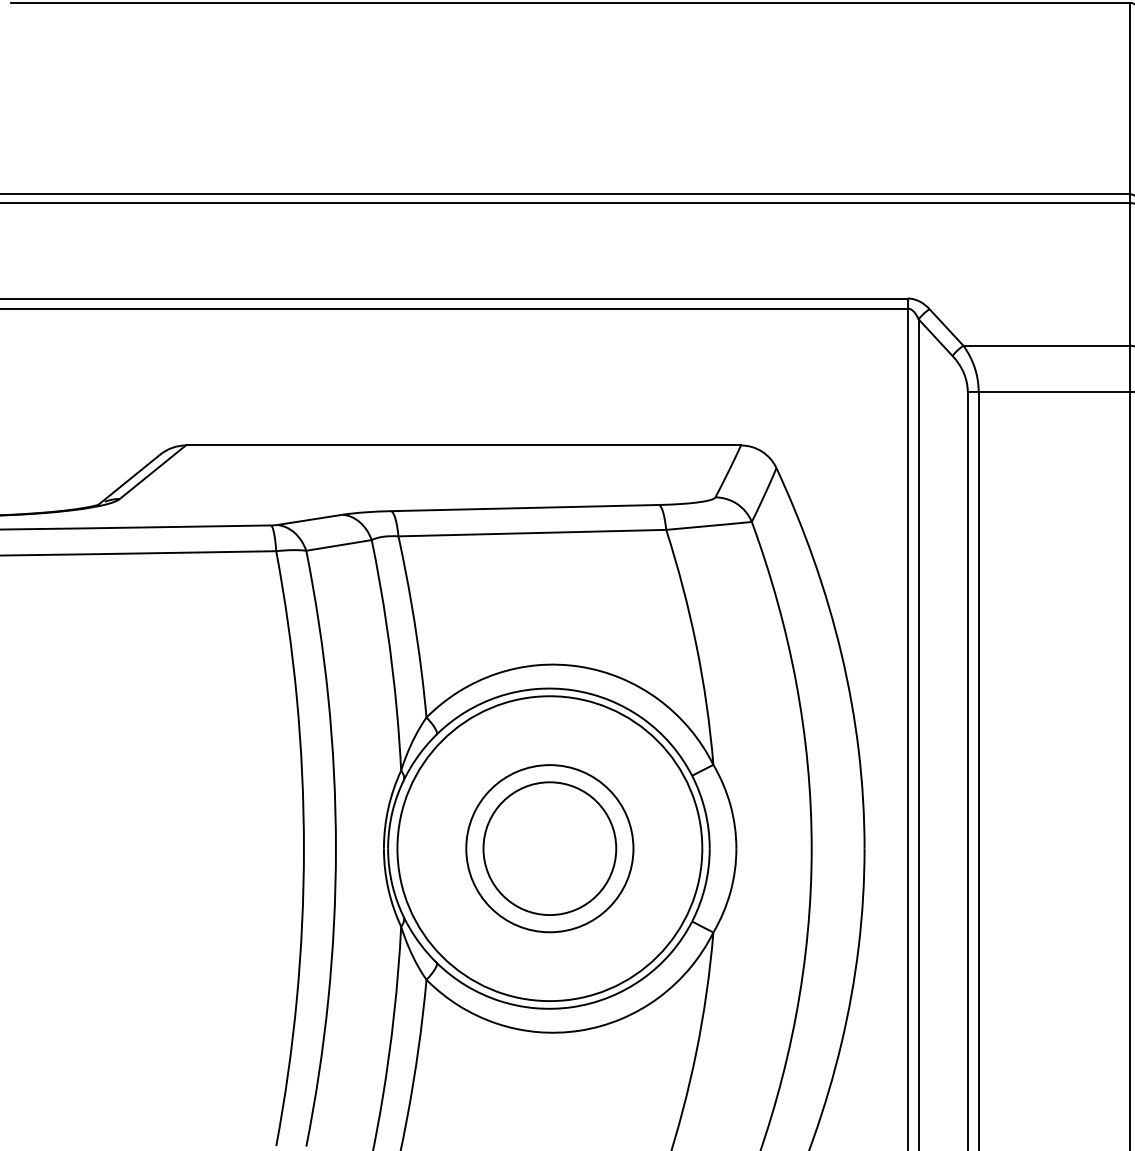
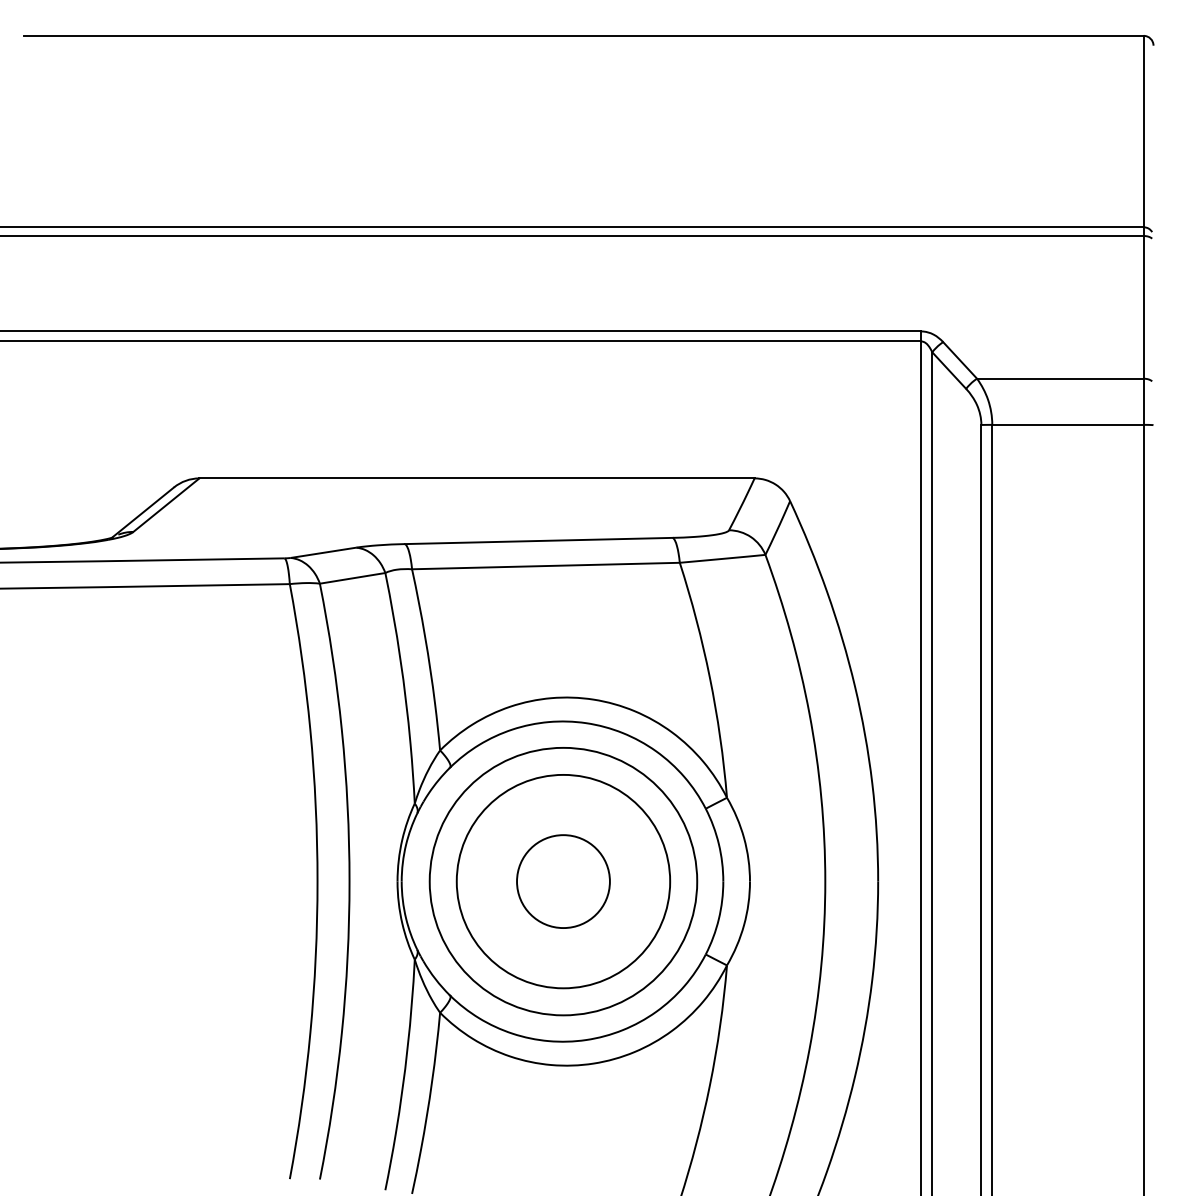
circle: (549, 848) -> (563, 881), size x0.7
circle: (549, 848) -> (563, 881), size x0.7
circle: (549, 848) -> (563, 881), size x1.6

